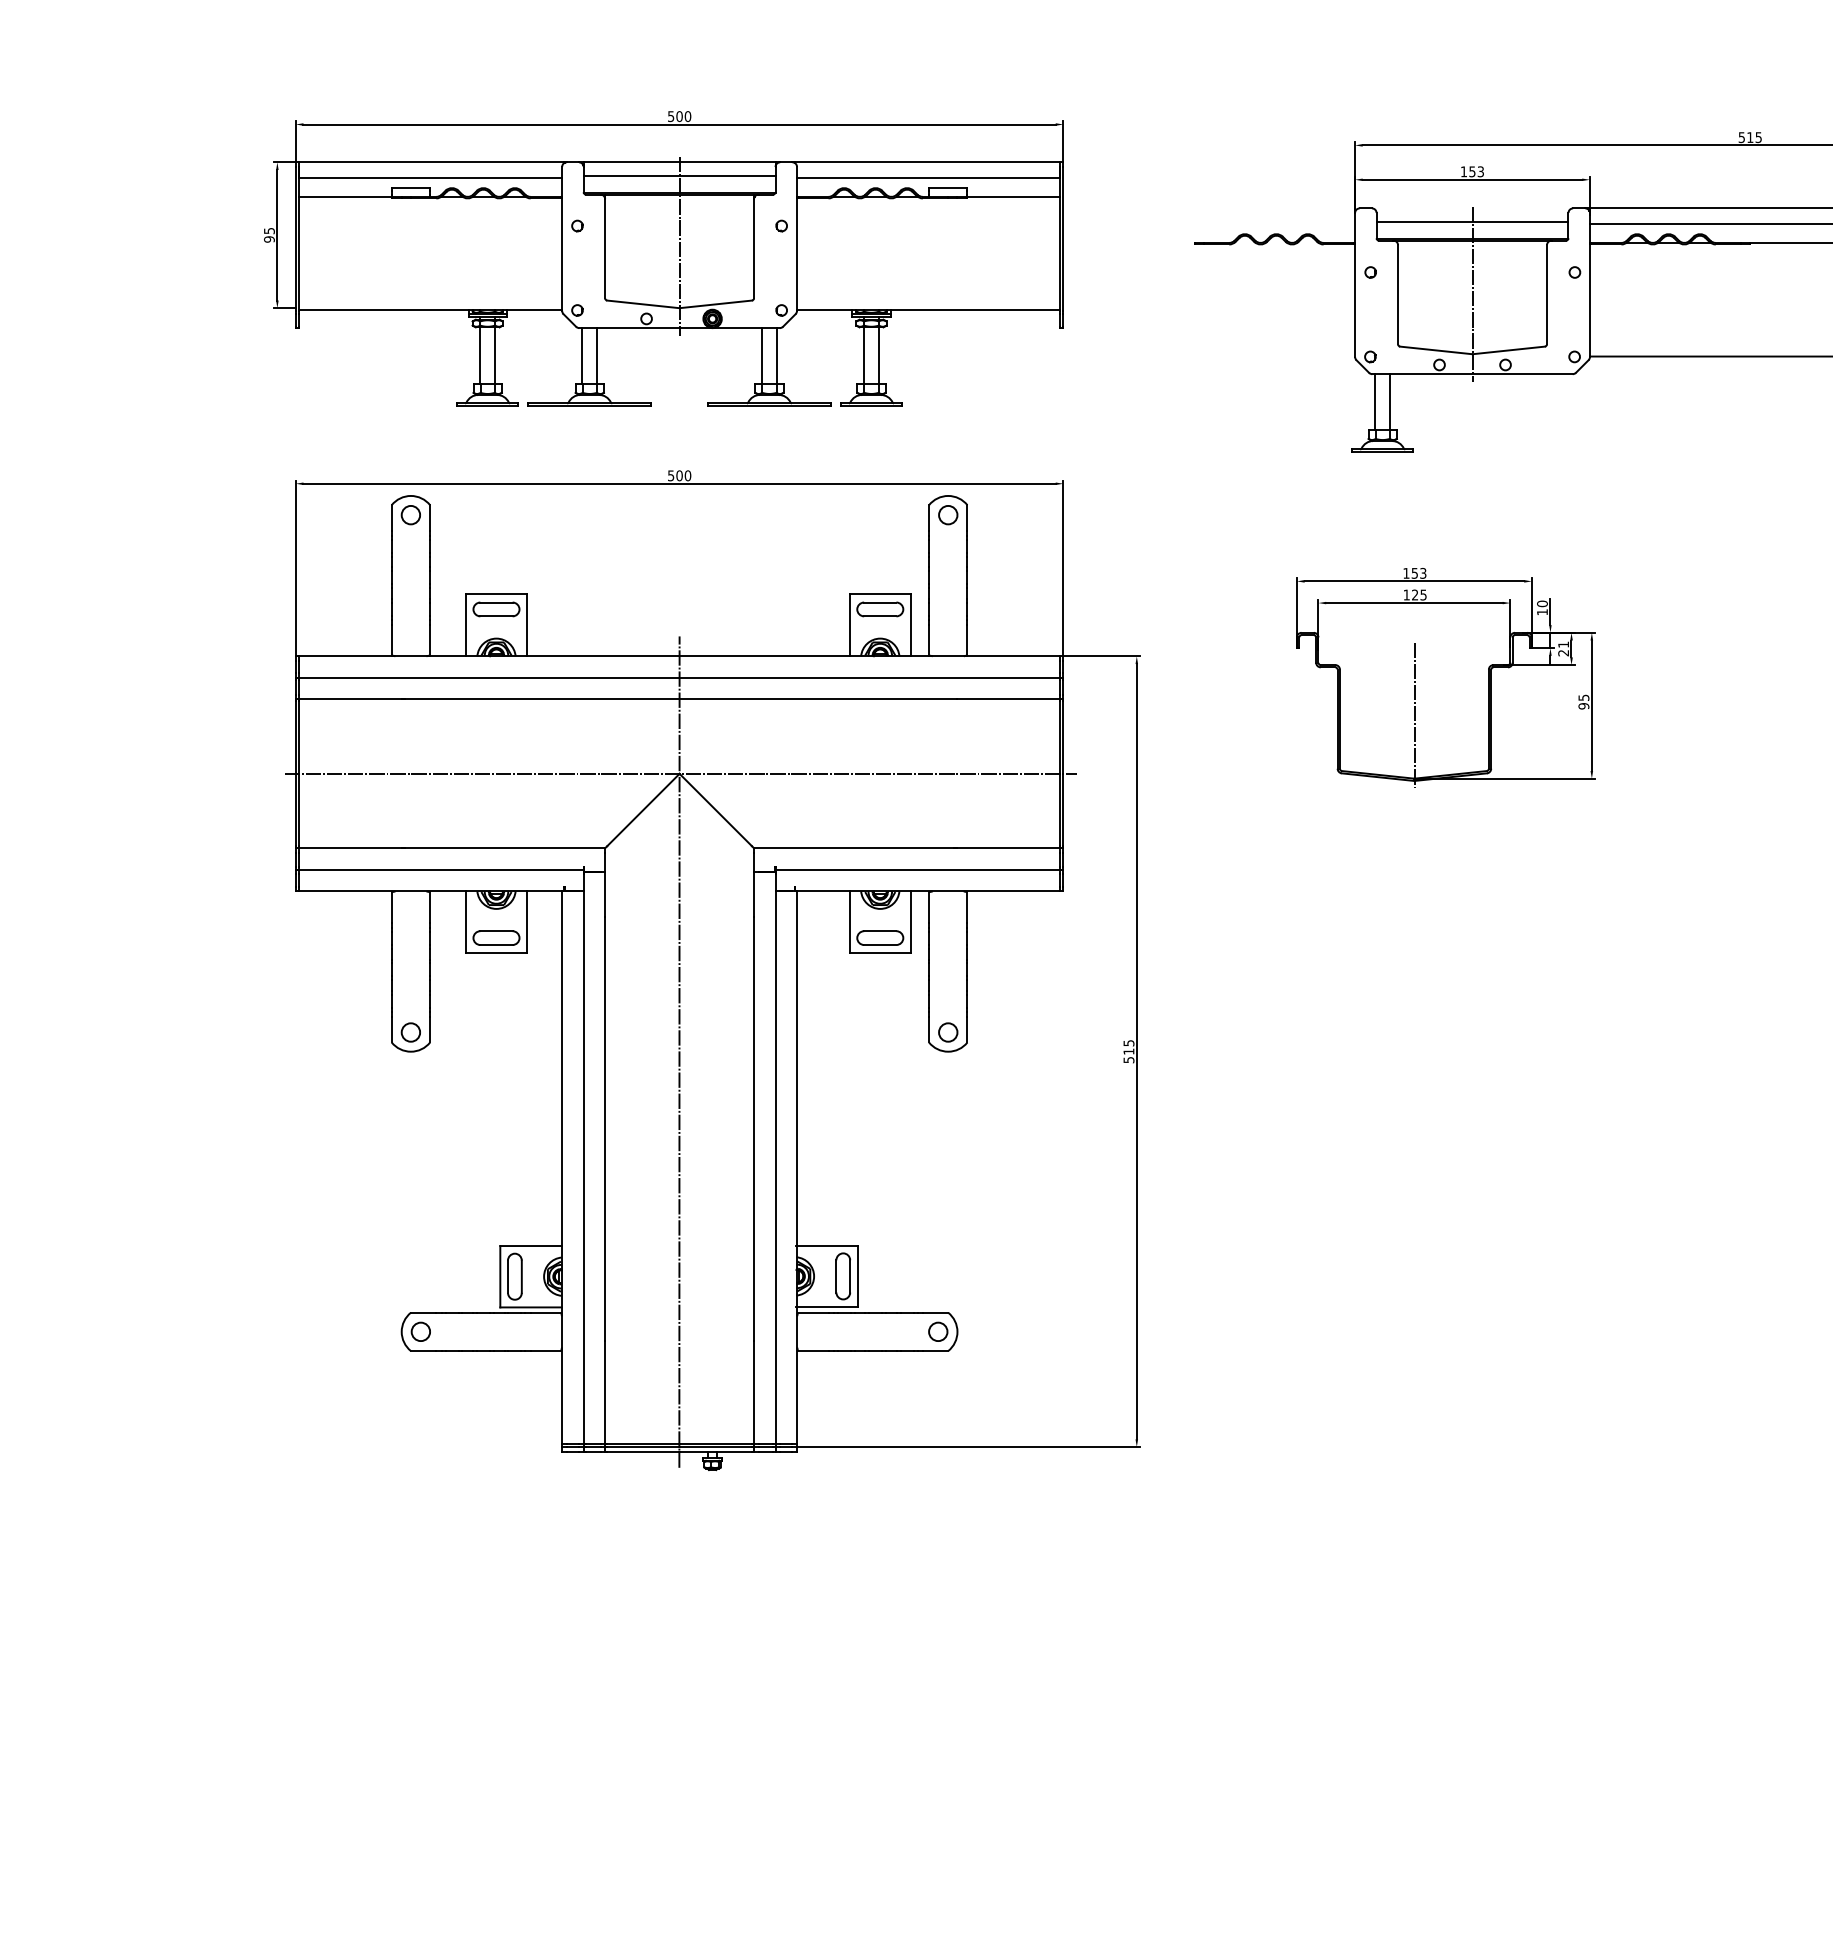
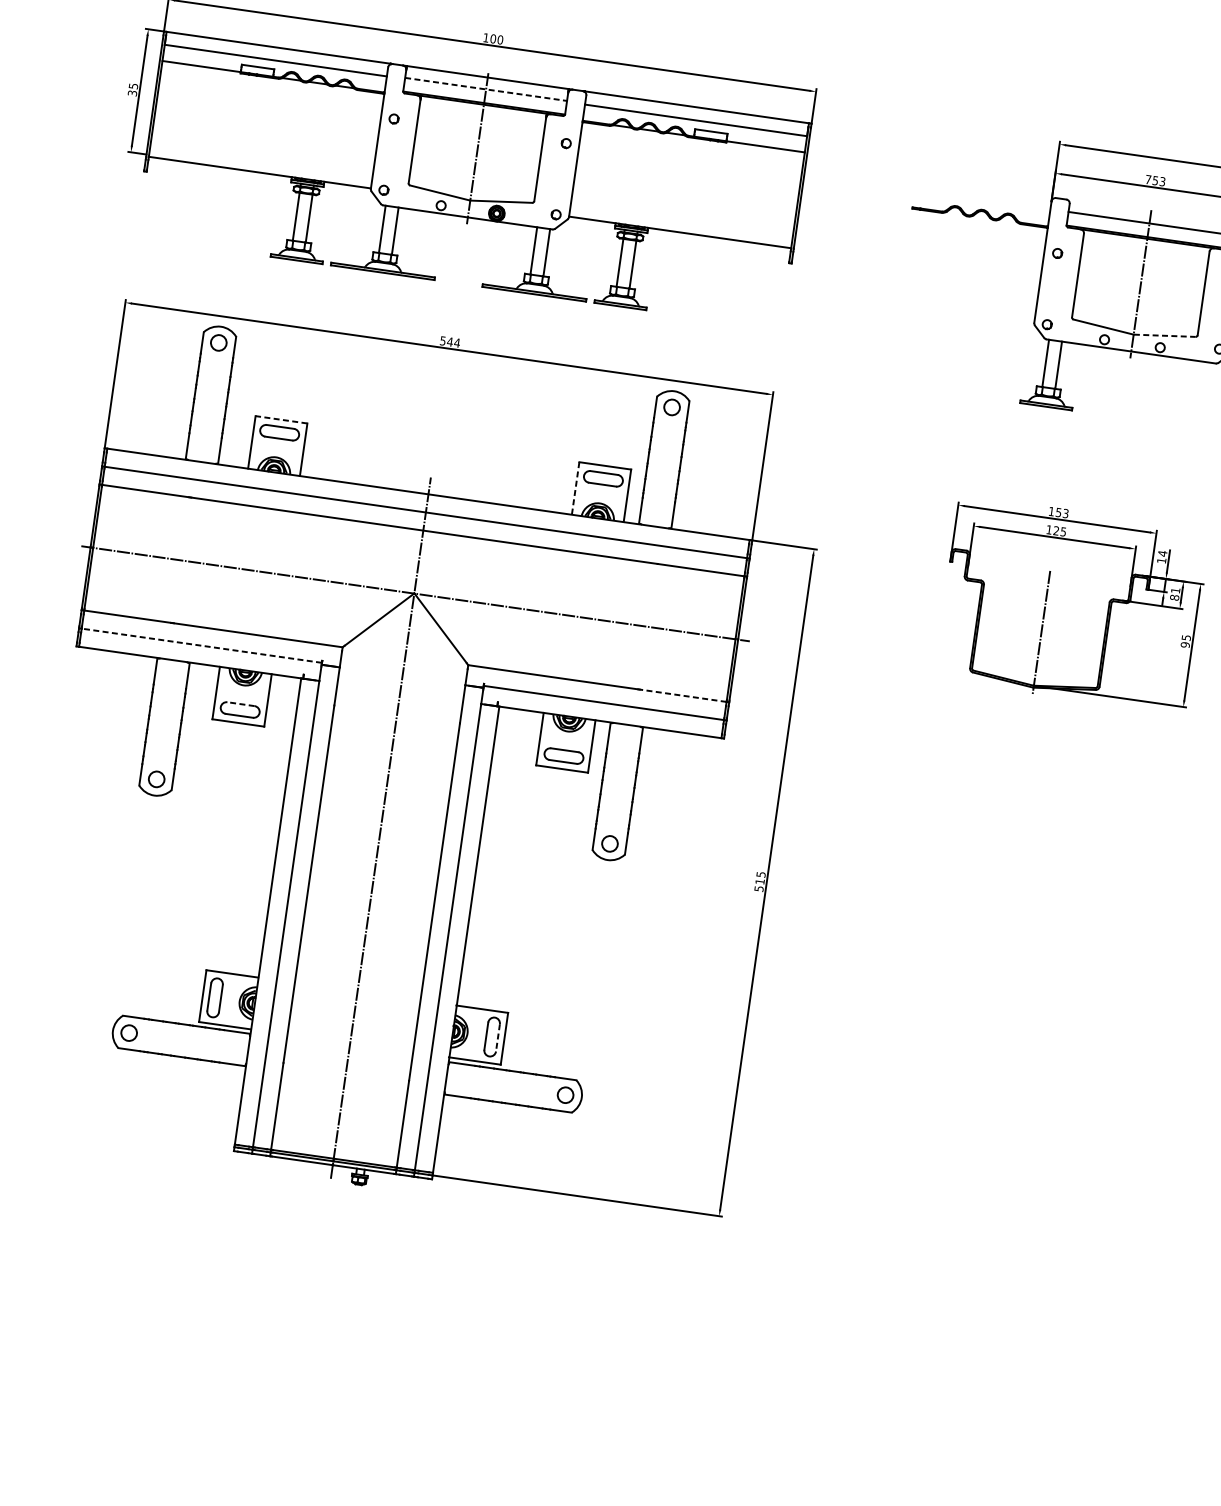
text: (671, 116) -> (486, 37), 500 -> 100
text: (1463, 171) -> (1148, 179), 153 -> 753
line: (679, 176) -> (486, 89), solid -> dashed
text: (269, 239) -> (132, 93), 95 -> 35
line: (1509, 350) -> (1165, 335), solid -> dashed
text: (683, 475) -> (453, 342), 500 -> 544
line: (496, 594) -> (281, 420), solid -> dashed
text: (1542, 603) -> (1162, 553), 10 -> 14
line: (849, 625) -> (575, 488), solid -> dashed
text: (1563, 652) -> (1174, 597), 21 -> 81
line: (1006, 848) -> (681, 695), solid -> dashed
line: (440, 869) -> (201, 645), solid -> dashed
line: (496, 931) -> (241, 704), solid -> dashed
line: (850, 1276) -> (498, 1037), solid -> dashed

